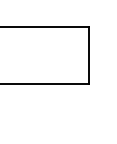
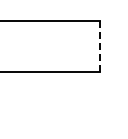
line: (88, 56) -> (99, 47), solid -> dashed

